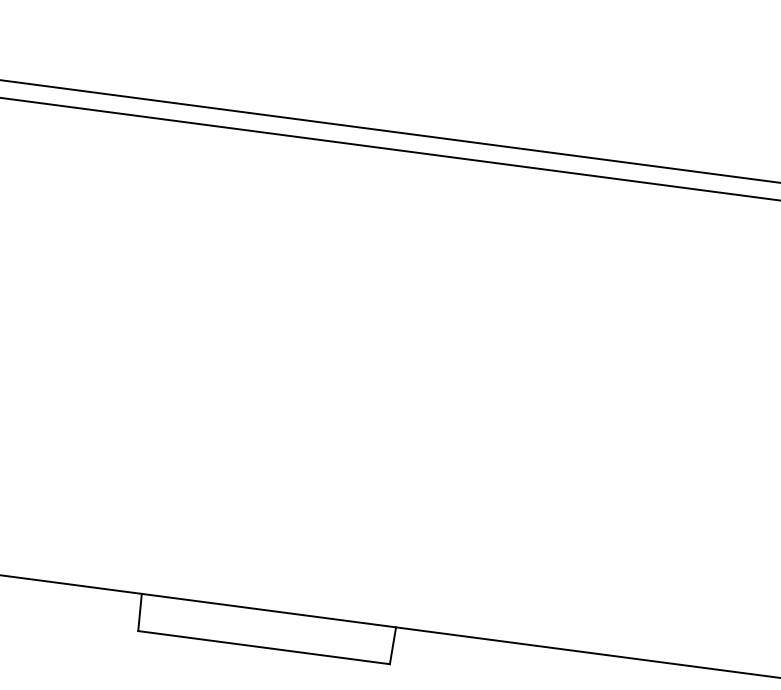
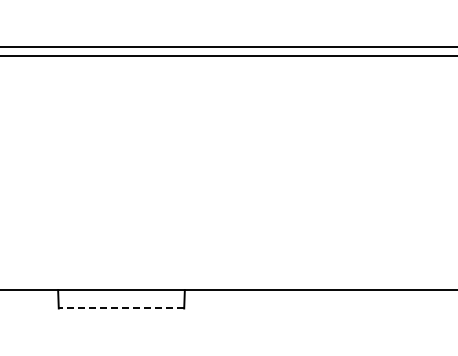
line: (264, 647) -> (121, 308), solid -> dashed

